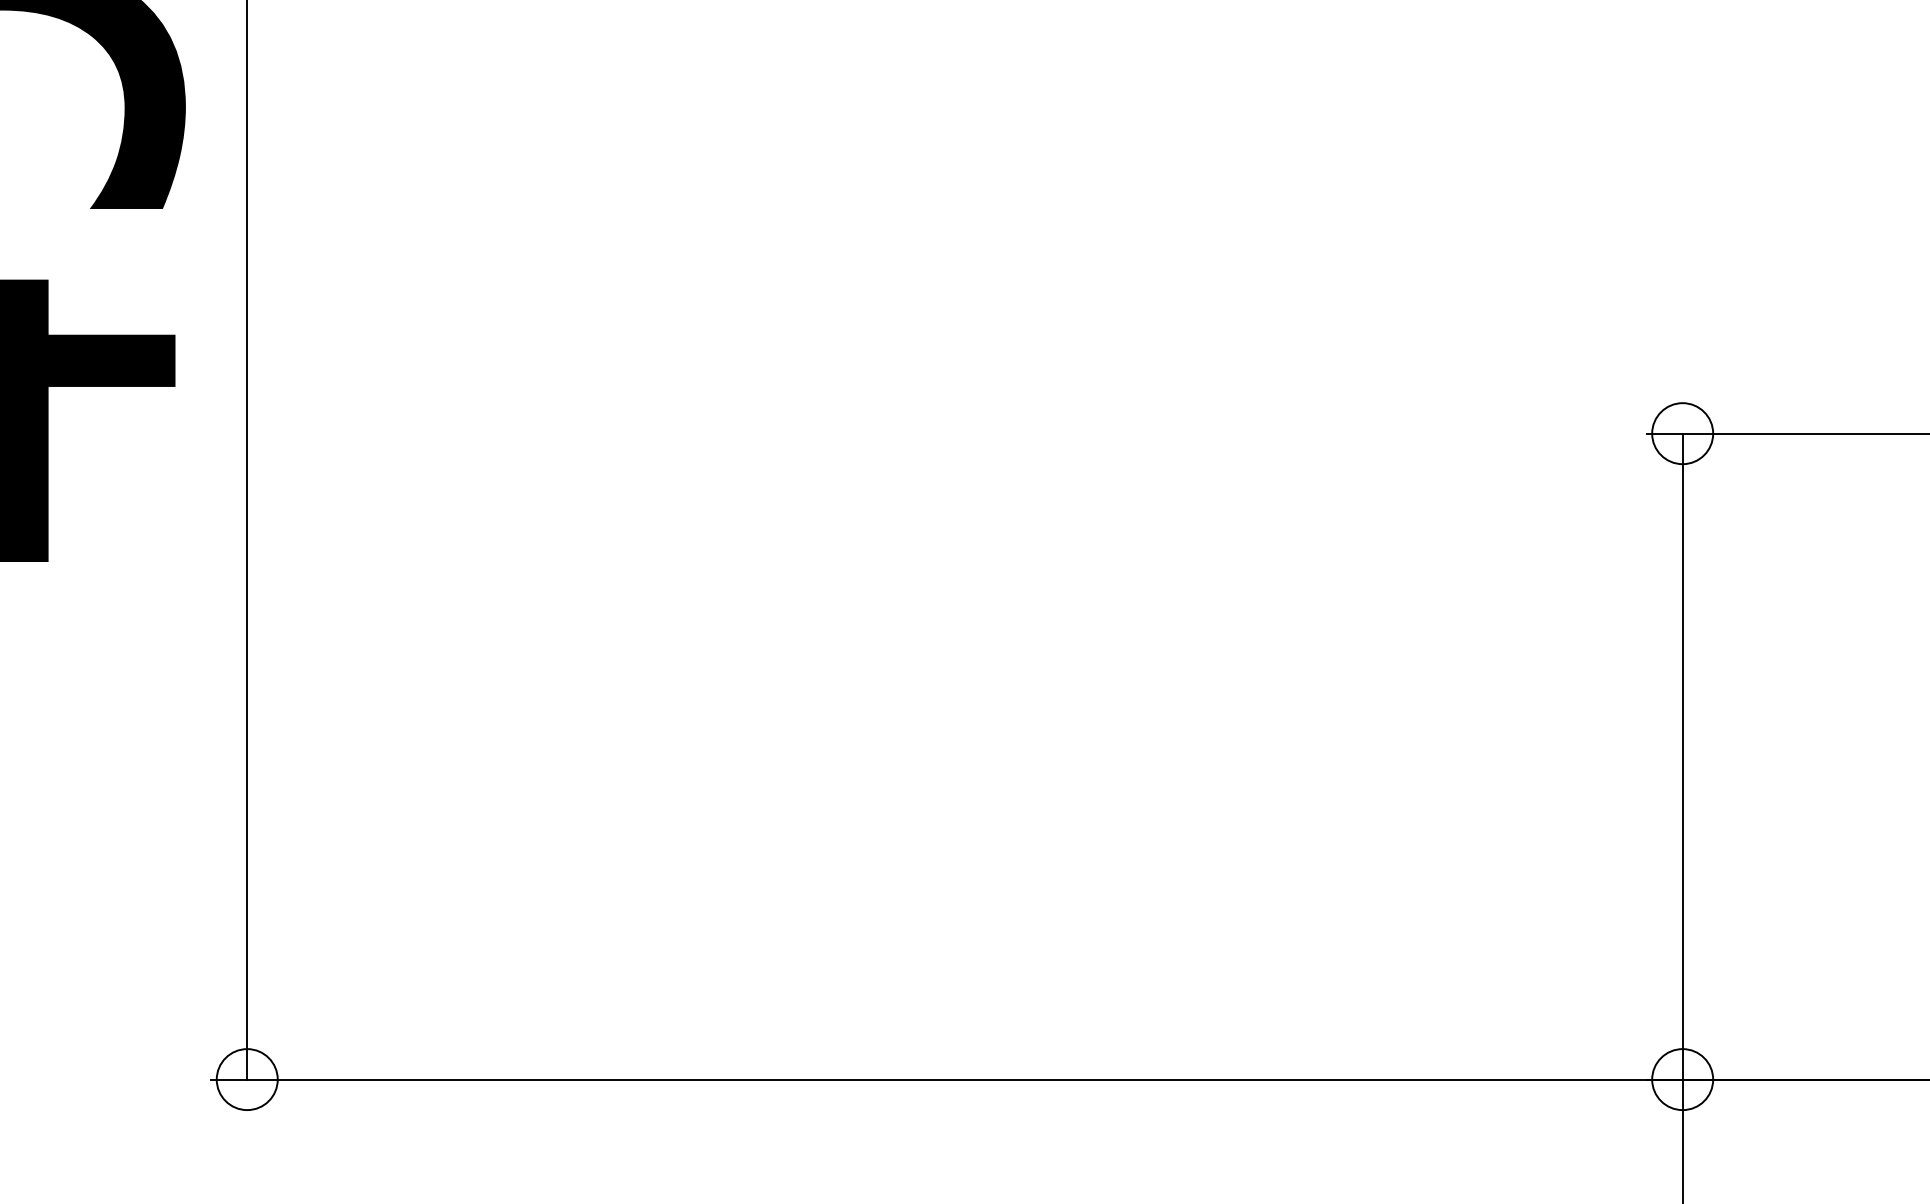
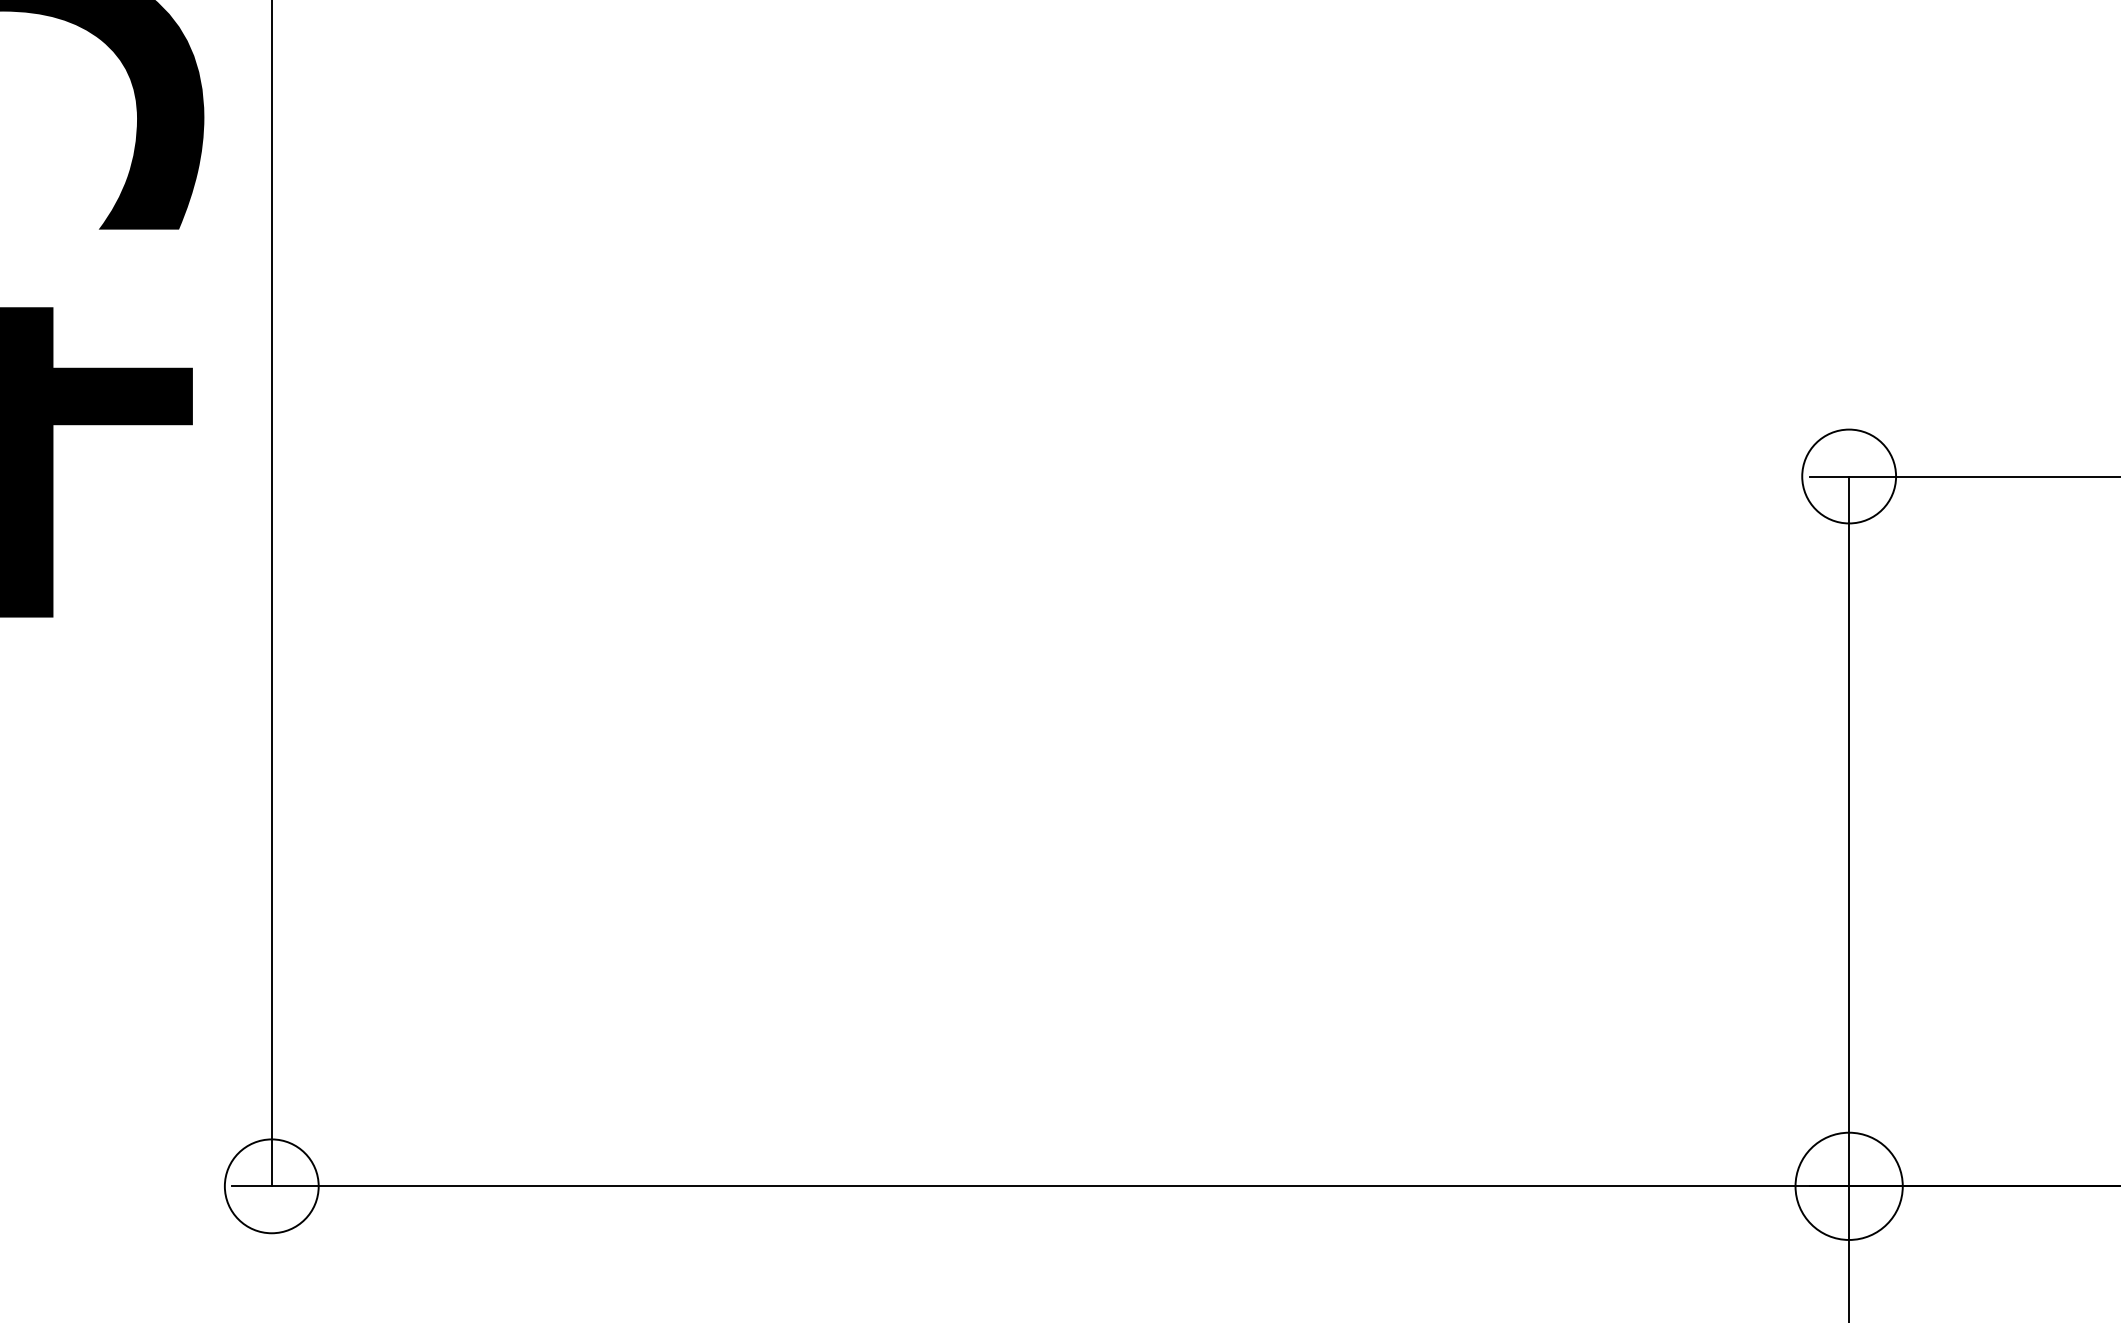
circle: (1682, 433) -> (1848, 476), size x1.4
circle: (246, 1079) -> (270, 1186), size x1.4
circle: (1682, 1079) -> (1848, 1186), size x1.6

